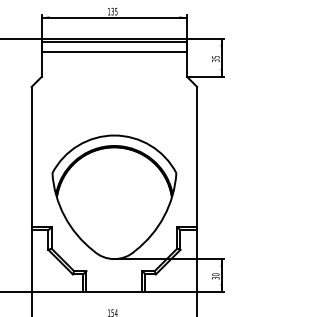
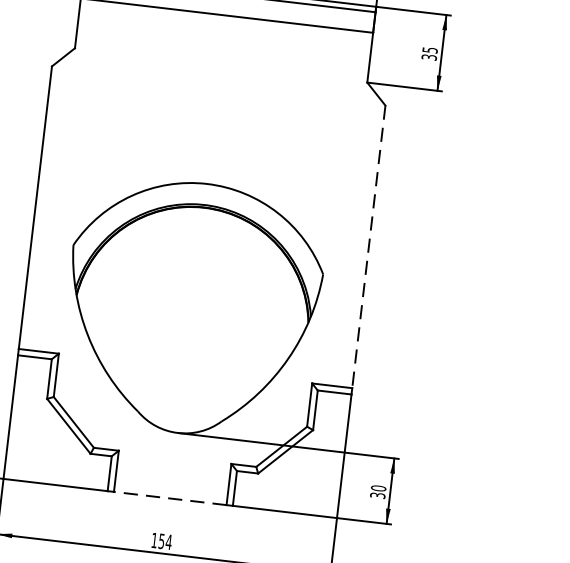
line: (197, 157) -> (369, 247), solid -> dashed
line: (114, 291) -> (170, 498), solid -> dashed

